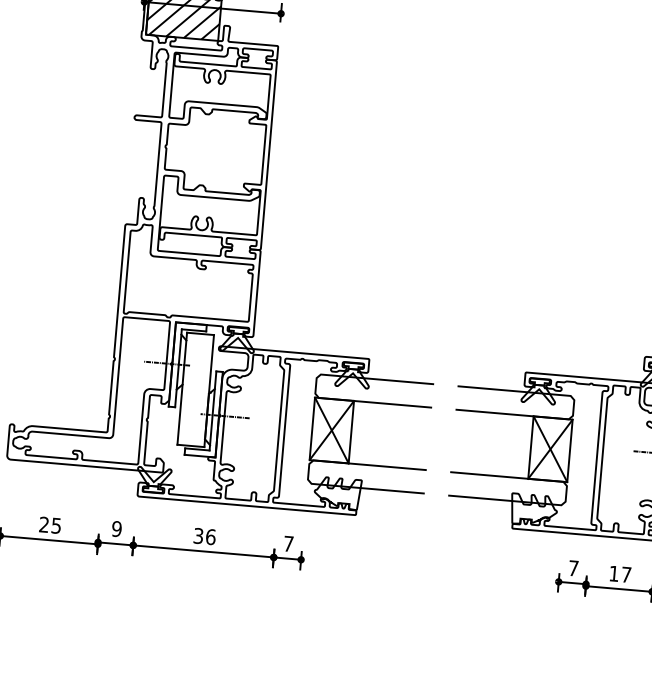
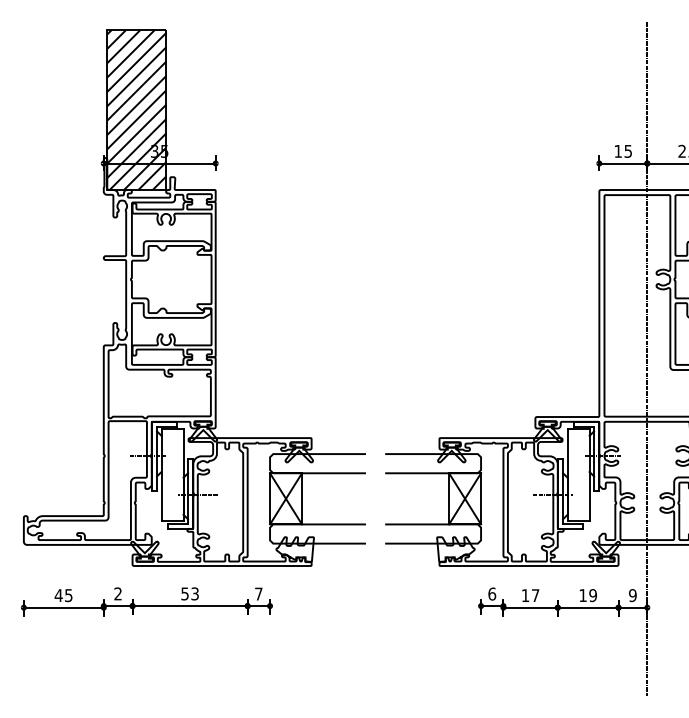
text: (43, 524) -> (58, 595), 25 -> 45
text: (116, 528) -> (117, 593), 9 -> 2
text: (205, 536) -> (190, 593), 36 -> 53
text: (574, 567) -> (492, 593), 7 -> 6

